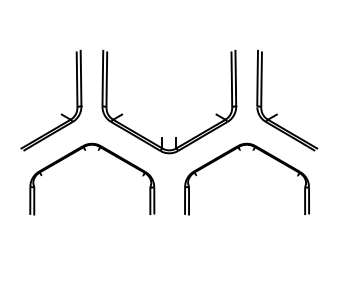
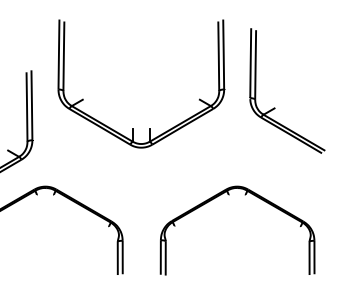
part: (277, 113) -> (275, 107), moved
part: (175, 137) -> (148, 128), moved

